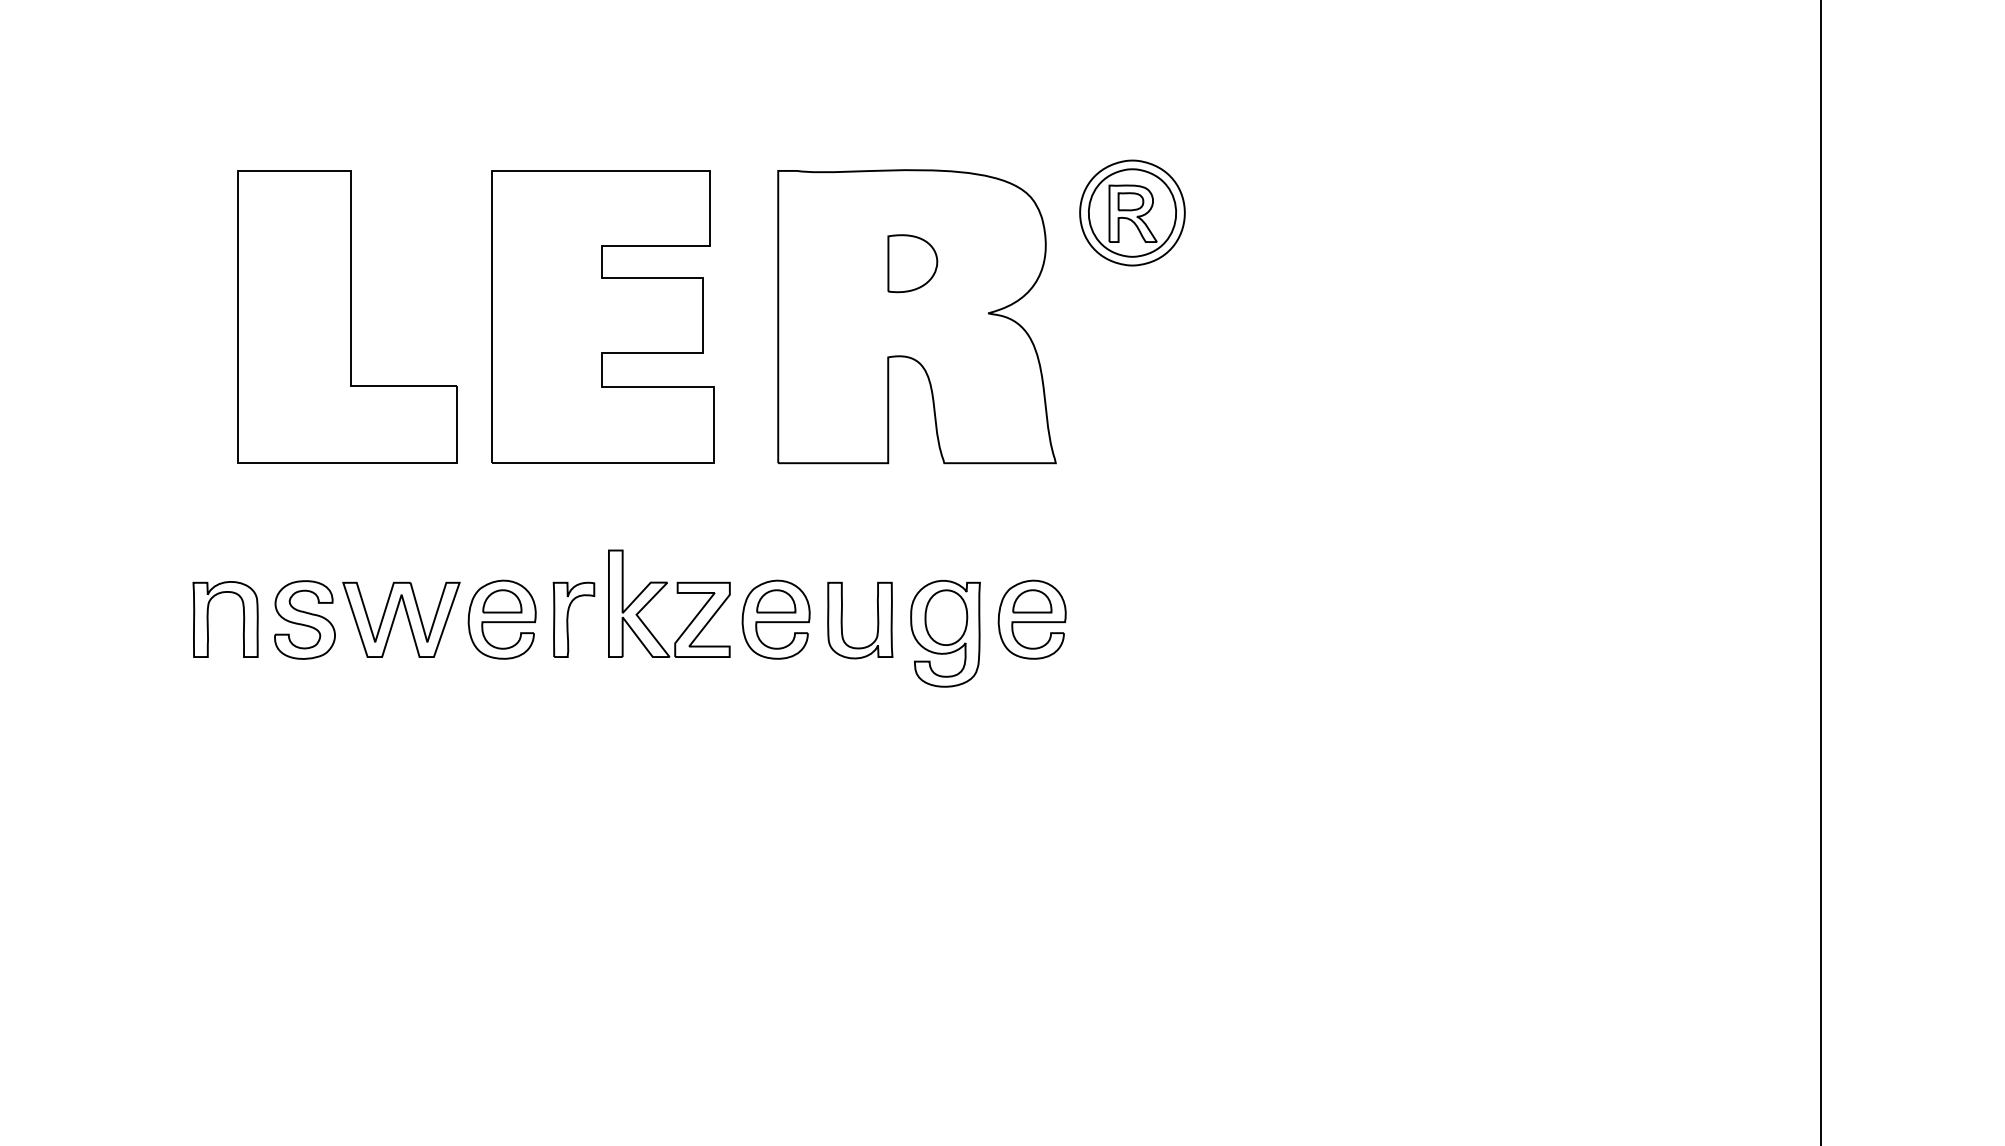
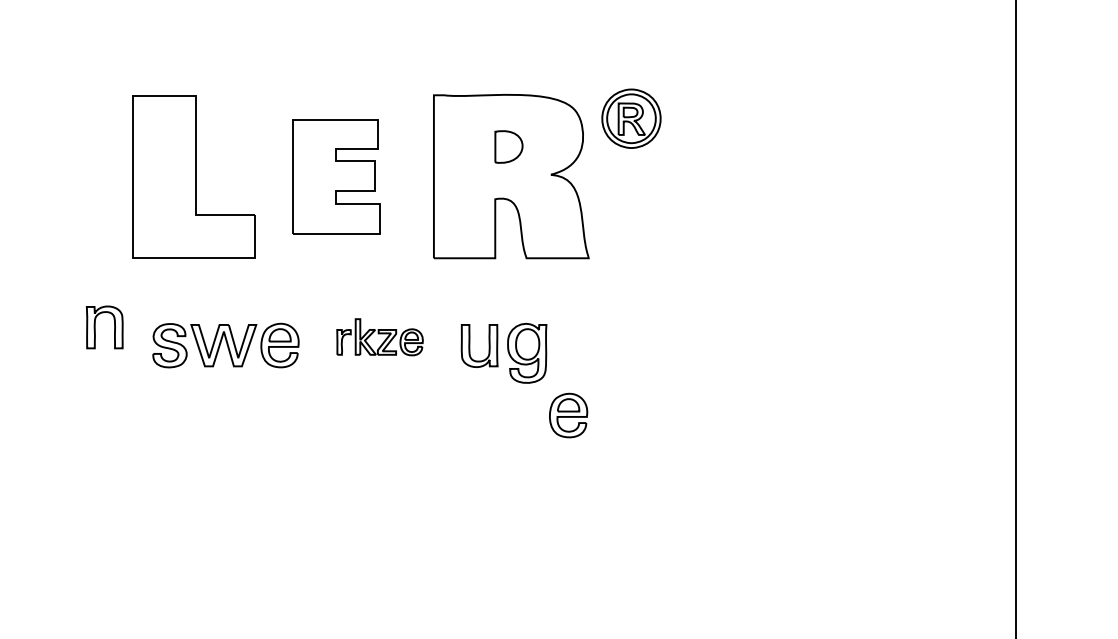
part: (601, 316) -> (335, 176), size x0.7
part: (680, 605) -> (379, 337), size x0.6
part: (209, 619) -> (95, 327), moved
part: (1032, 619) -> (568, 415), moved

